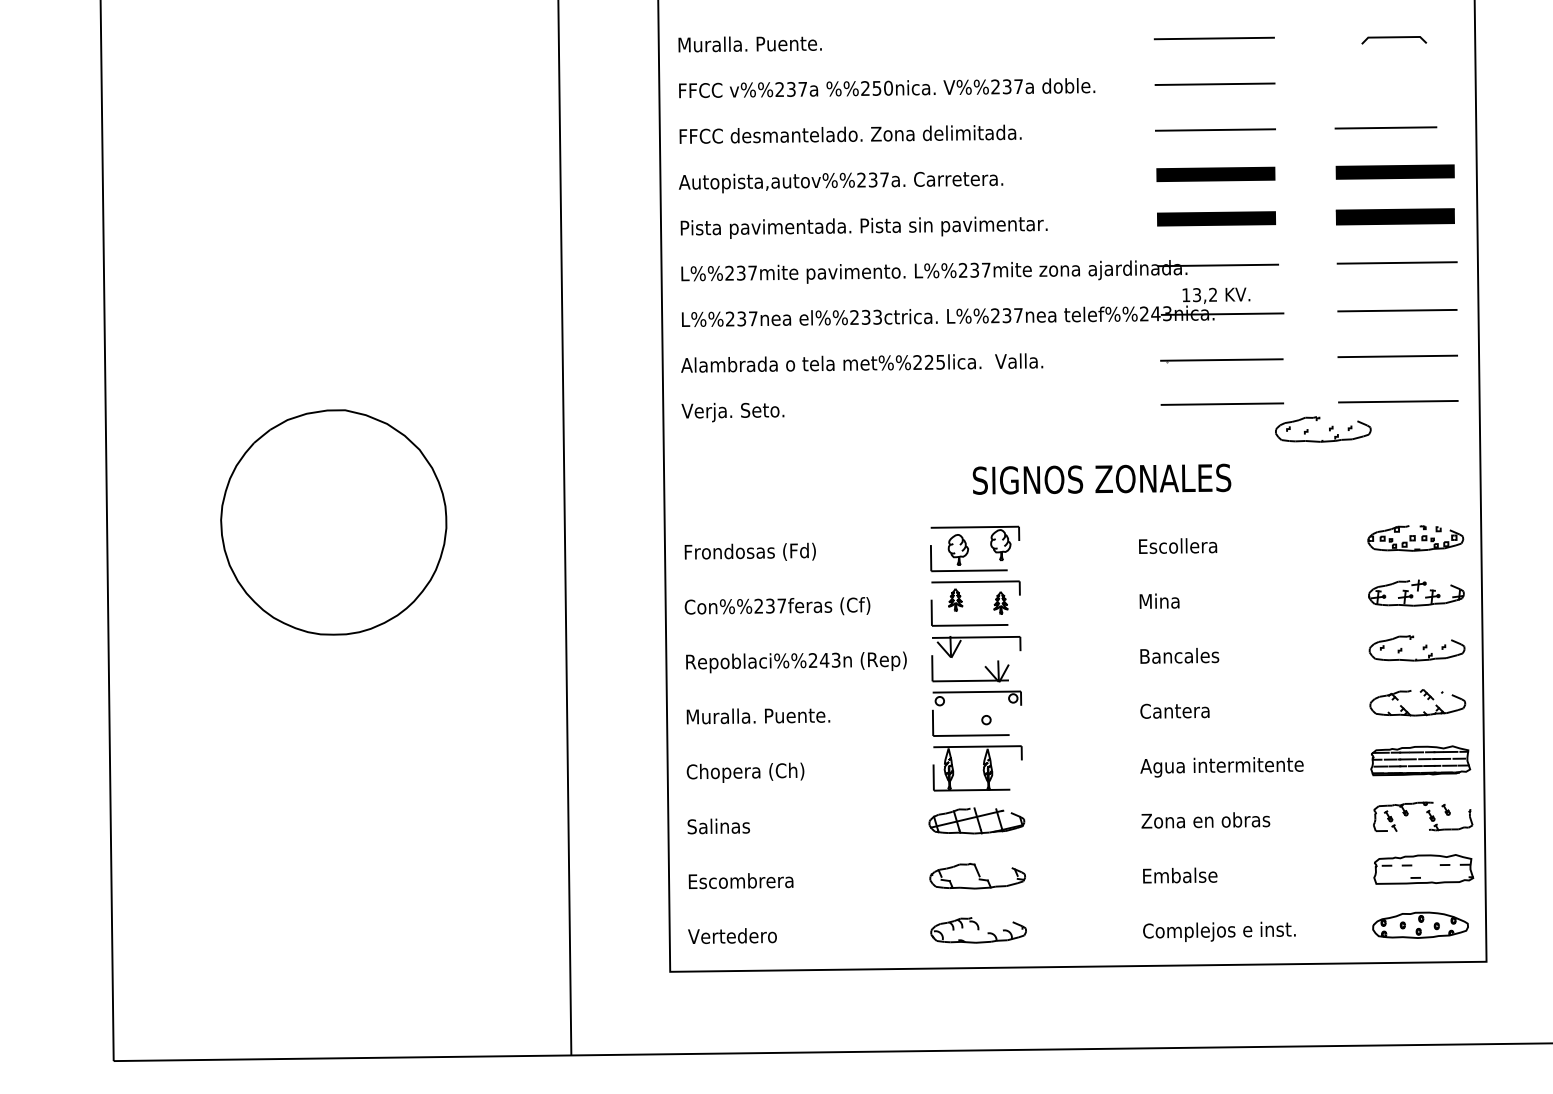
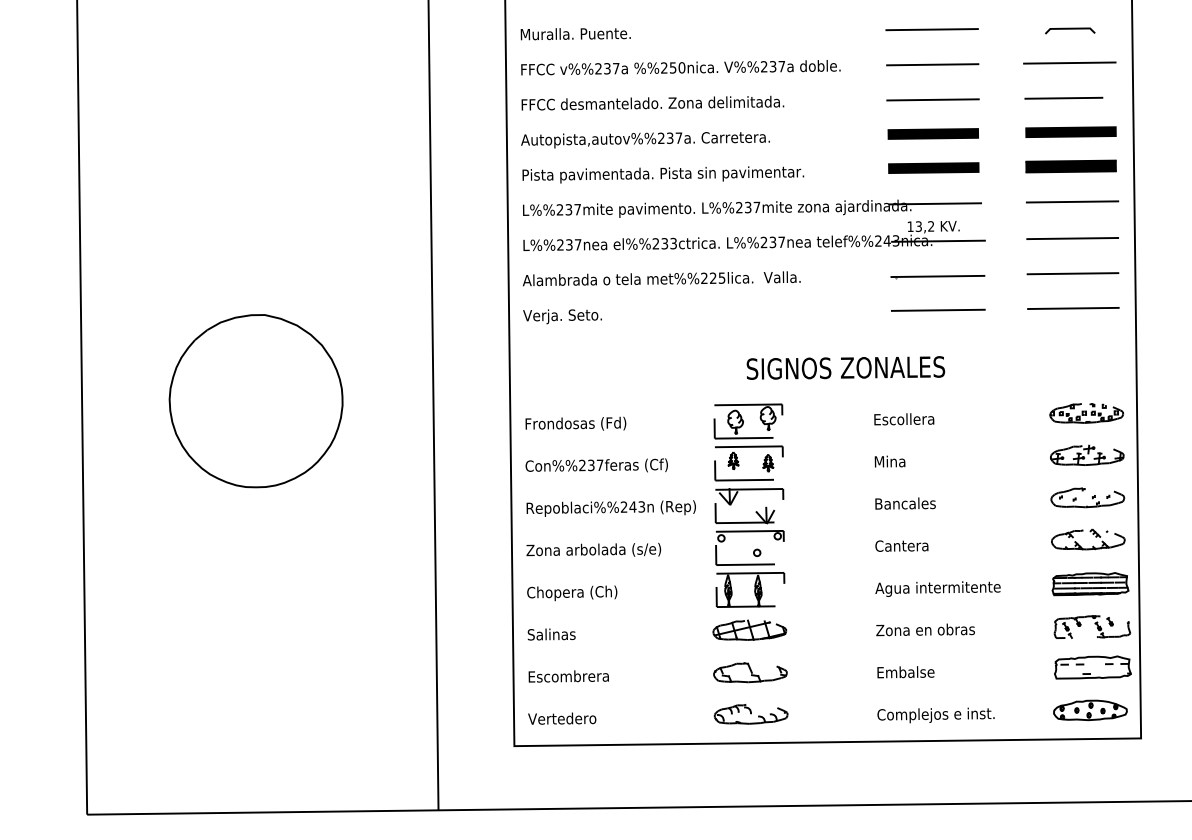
line: (1393, 81) -> (1069, 62), added
part: (1322, 429) -> (1015, 329), removed
text: (773, 715) -> (593, 549), Muralla. Puente. -> Zona arbolada (s/e)

